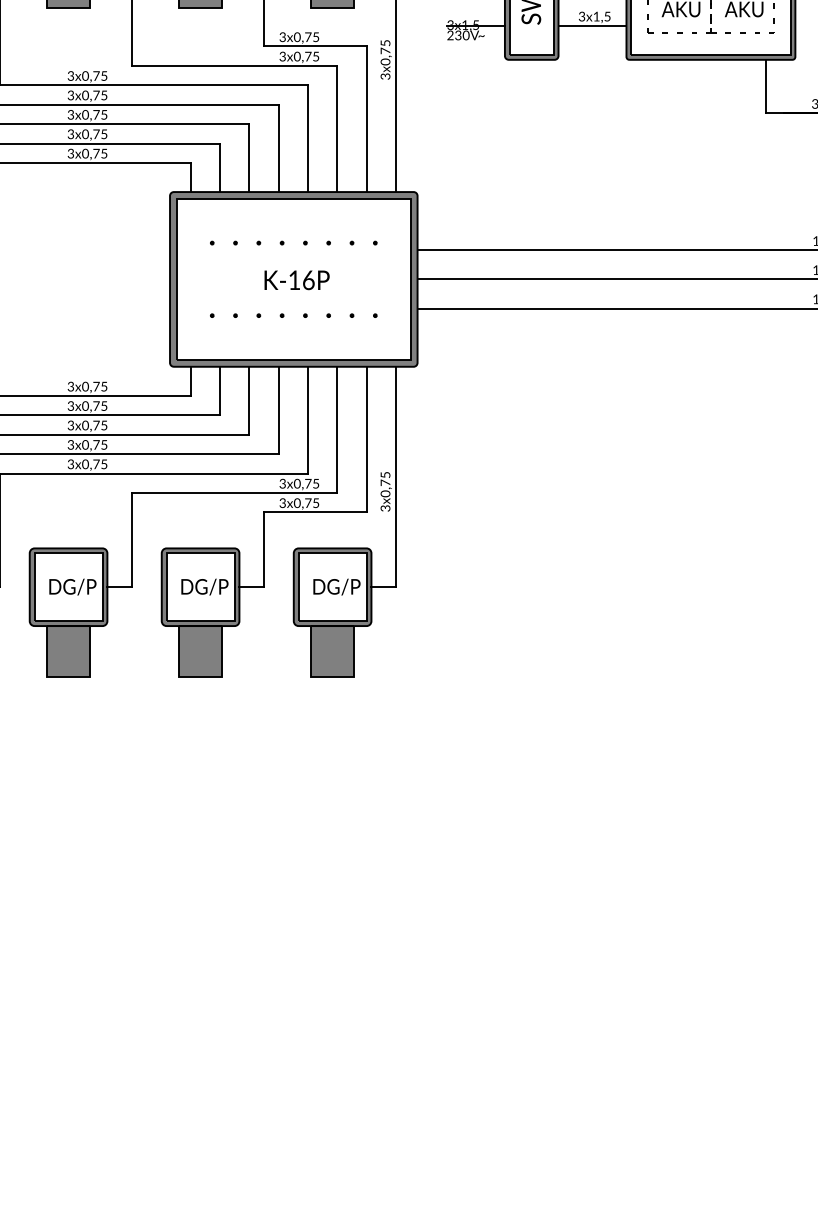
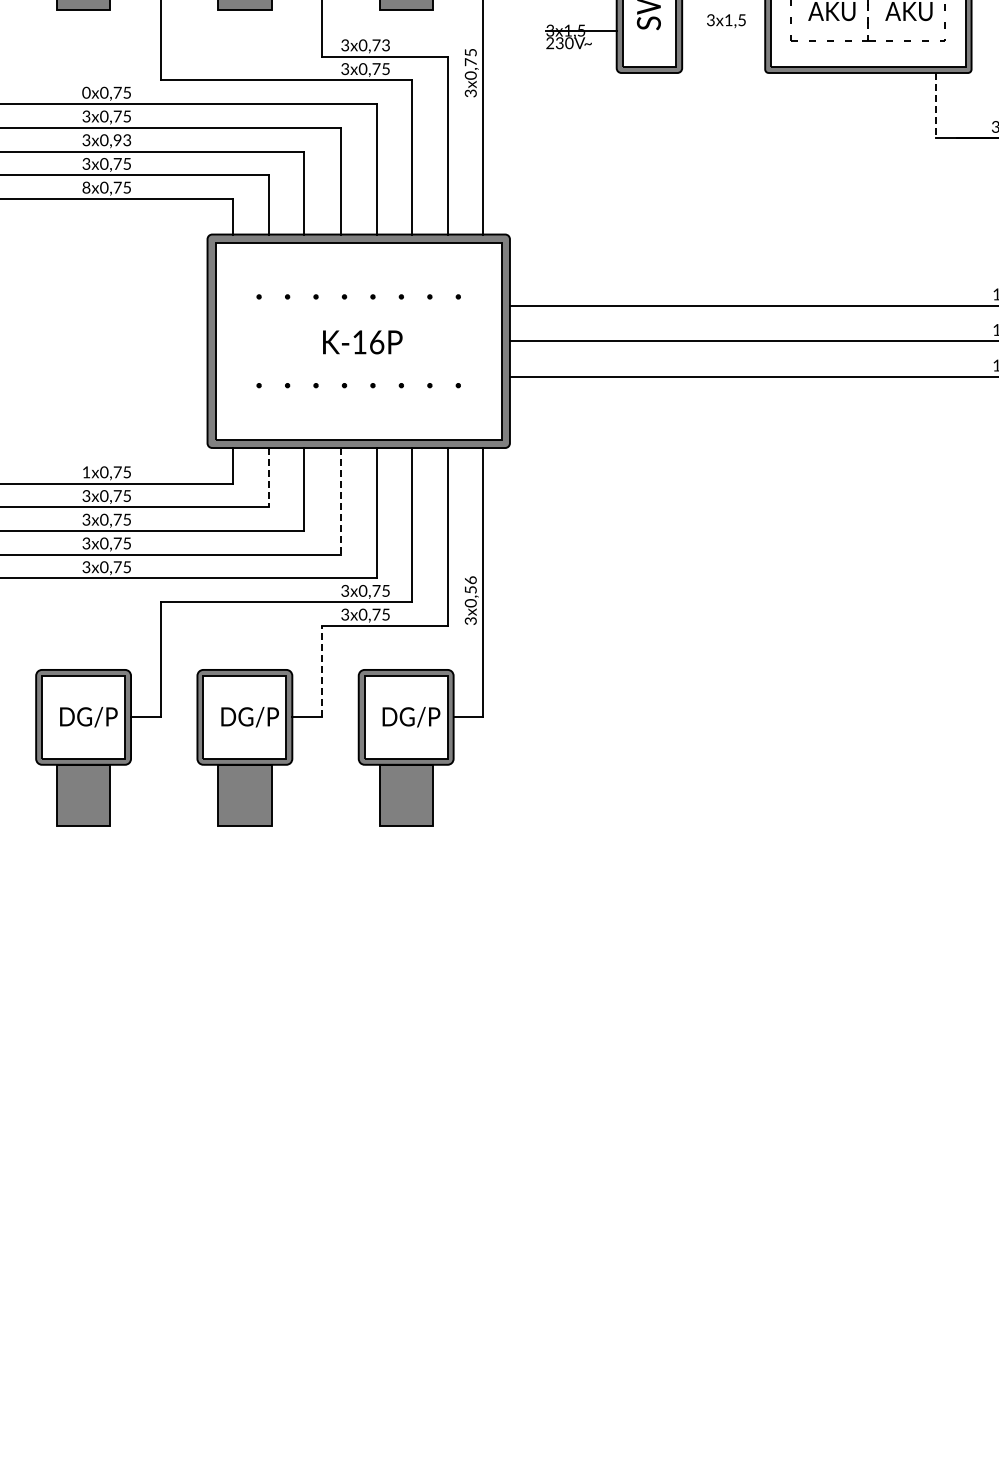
line: (592, 25) -> (723, 31), removed
text: (315, 37) -> (385, 45), 3x0,75 -> 3x0,73
text: (70, 75) -> (86, 92), 3x0,75 -> 0x0,75
line: (765, 86) -> (935, 105), solid -> dashed
text: (100, 114) -> (122, 139), 3x0,75 -> 3x0,93
text: (70, 153) -> (86, 187), 3x0,75 -> 8x0,75
text: (70, 386) -> (86, 472), 3x0,75 -> 1x0,75
line: (219, 390) -> (268, 477), solid -> dashed
line: (278, 410) -> (340, 501), solid -> dashed
text: (385, 478) -> (470, 584), 3x0,75 -> 3x0,56
line: (263, 549) -> (321, 671), solid -> dashed

